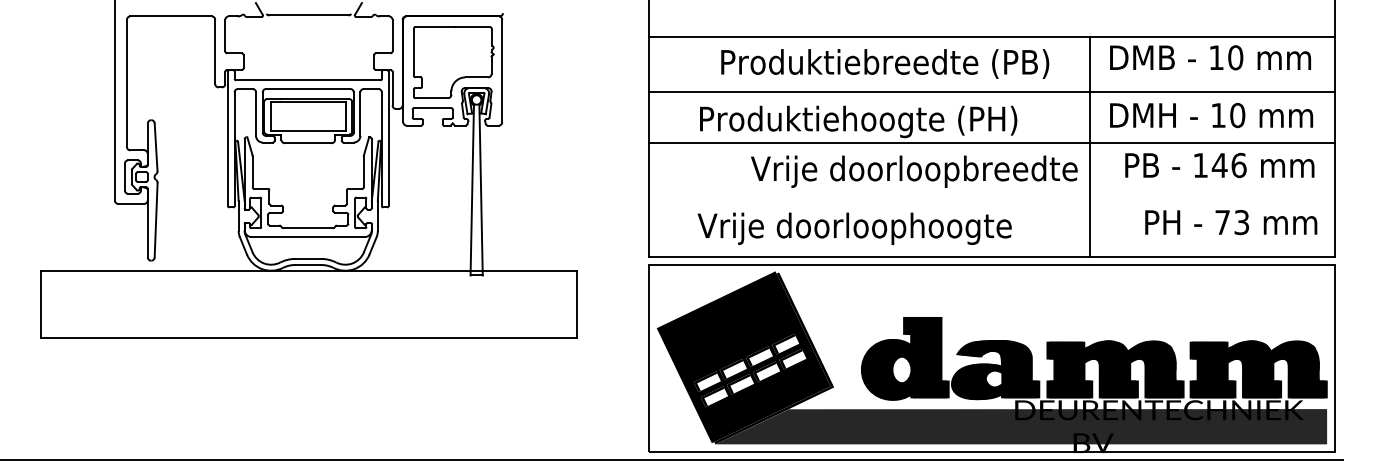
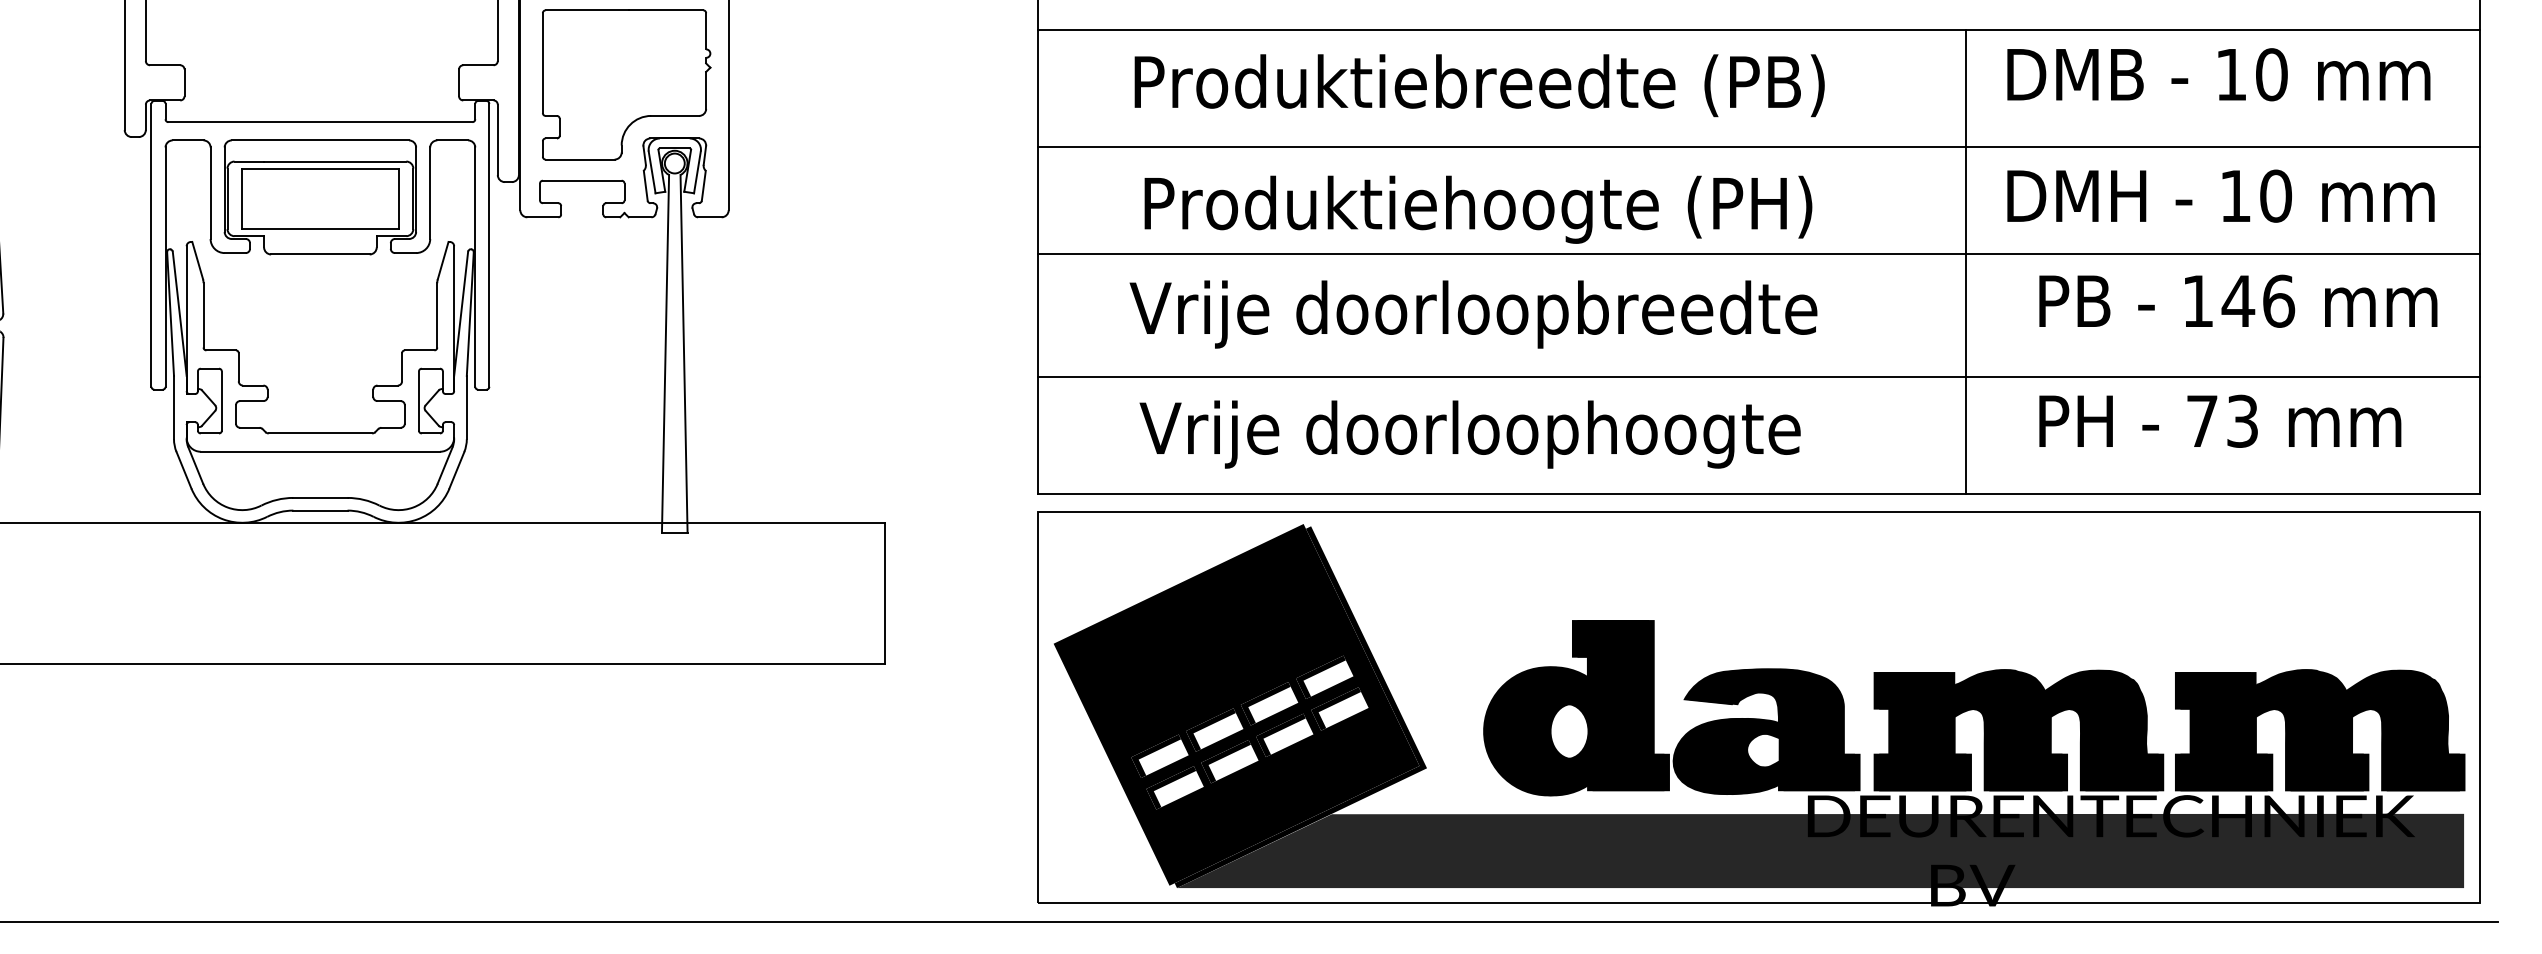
text: (885, 63) -> (1480, 84), moved
text: (914, 171) -> (1473, 313), moved
line: (991, 201) -> (1757, 377), added
text: (1231, 222) -> (2220, 421), moved

